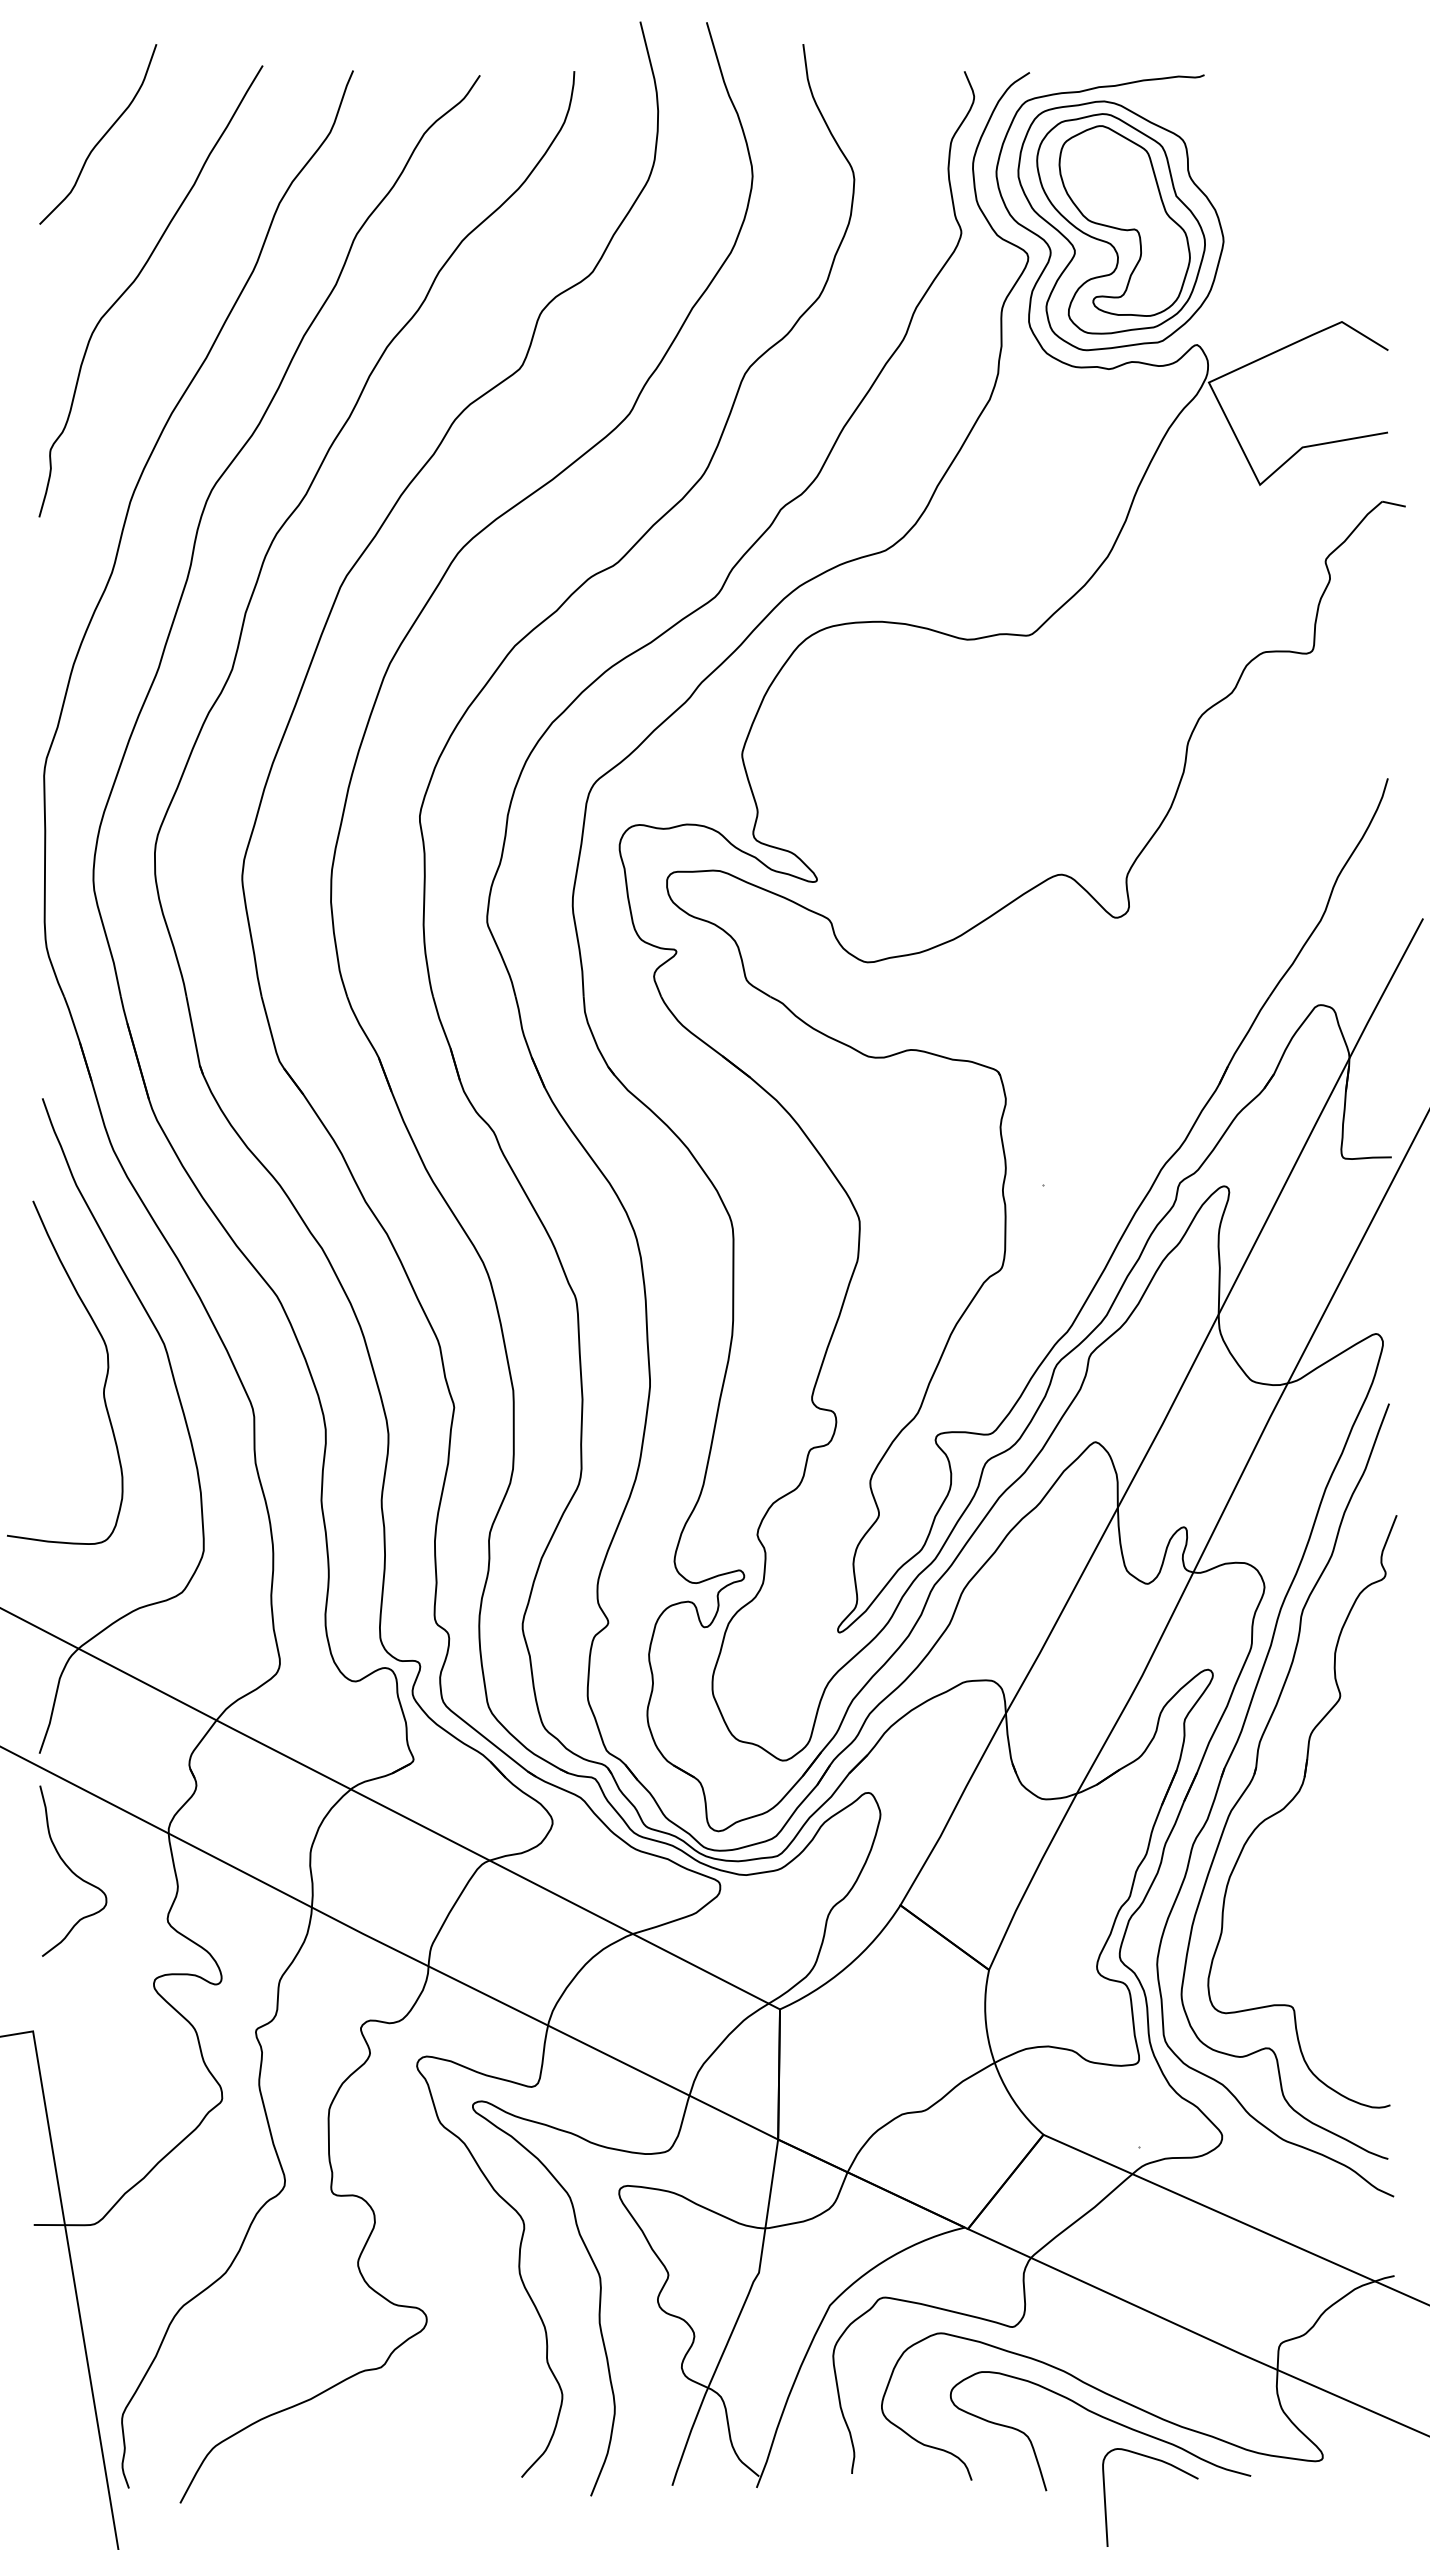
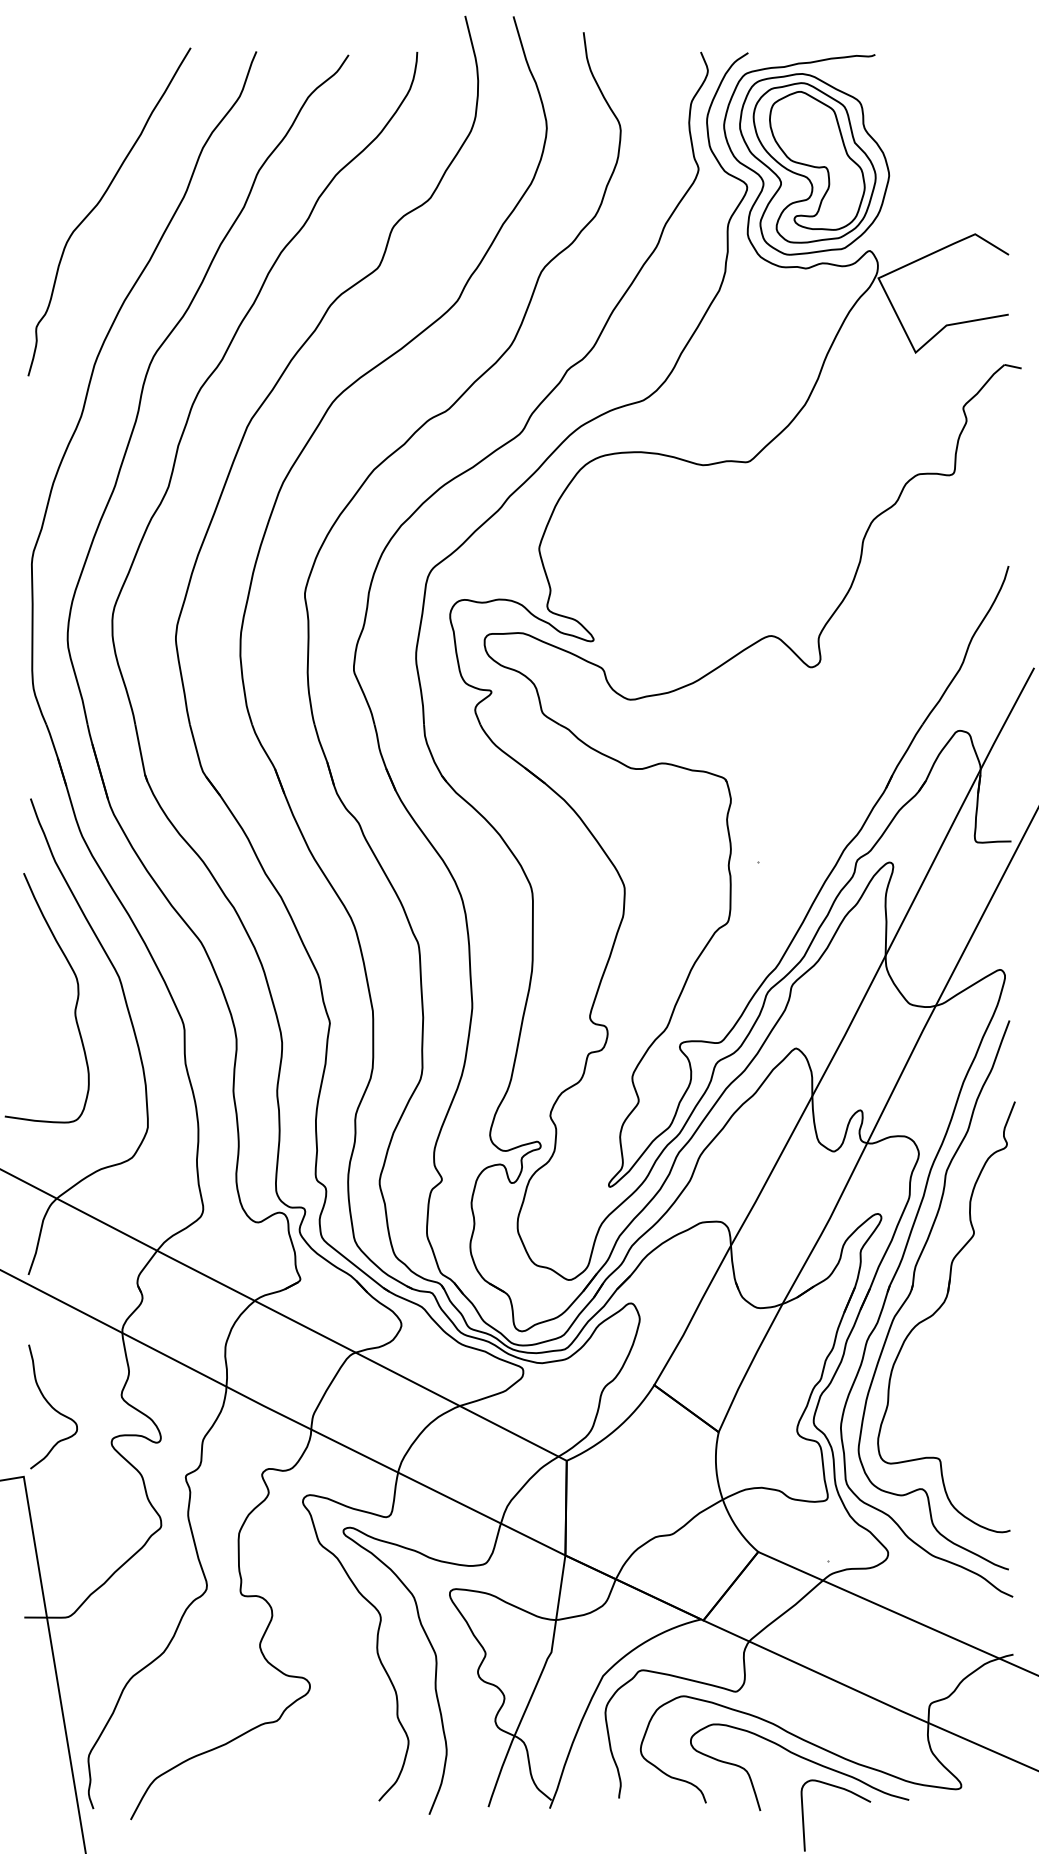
curve: (101, 137) -> (73, 100), removed
curve: (72, 1870) -> (52, 1406), moved

